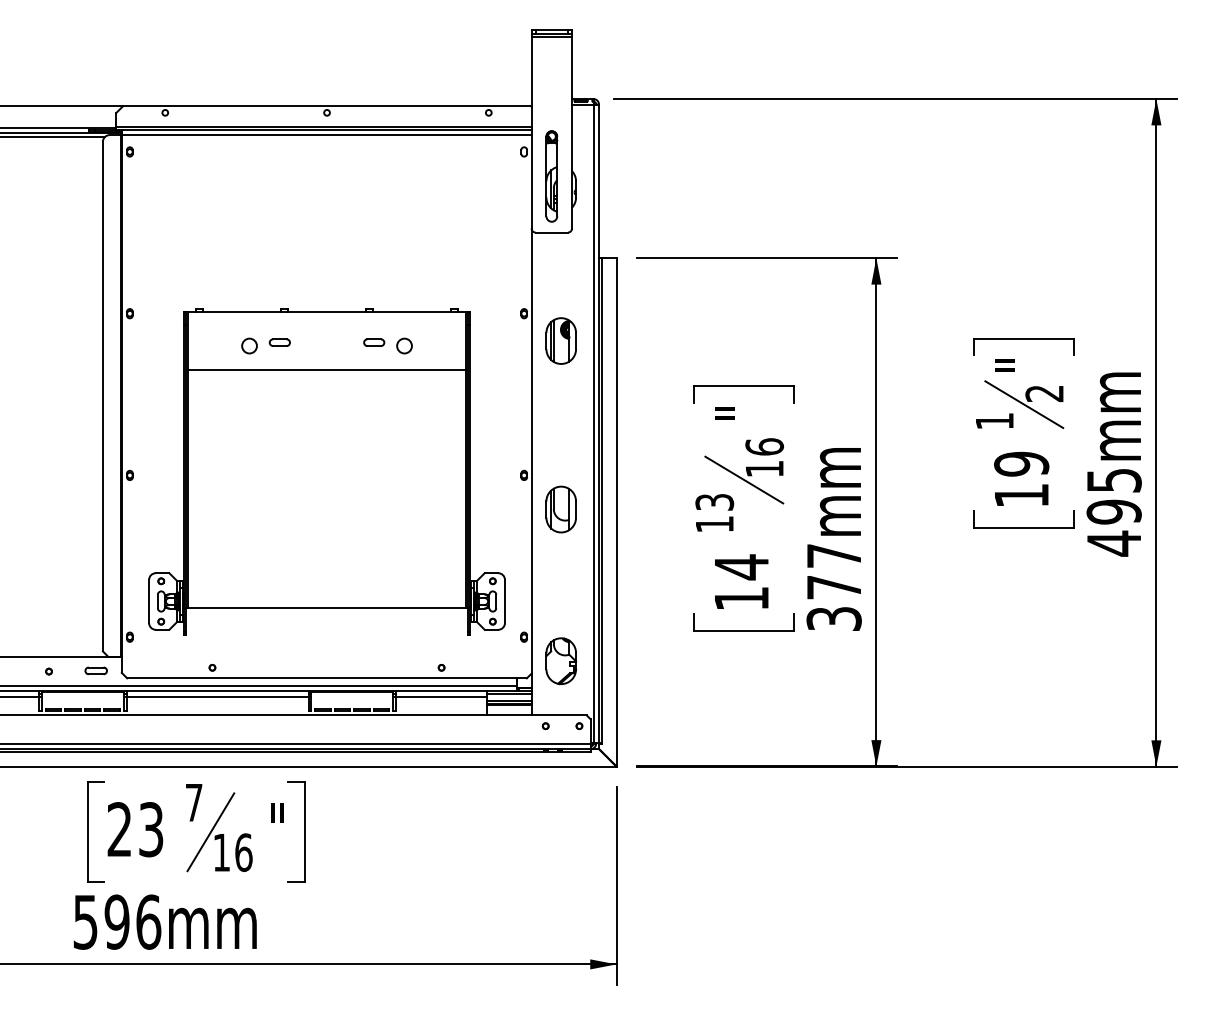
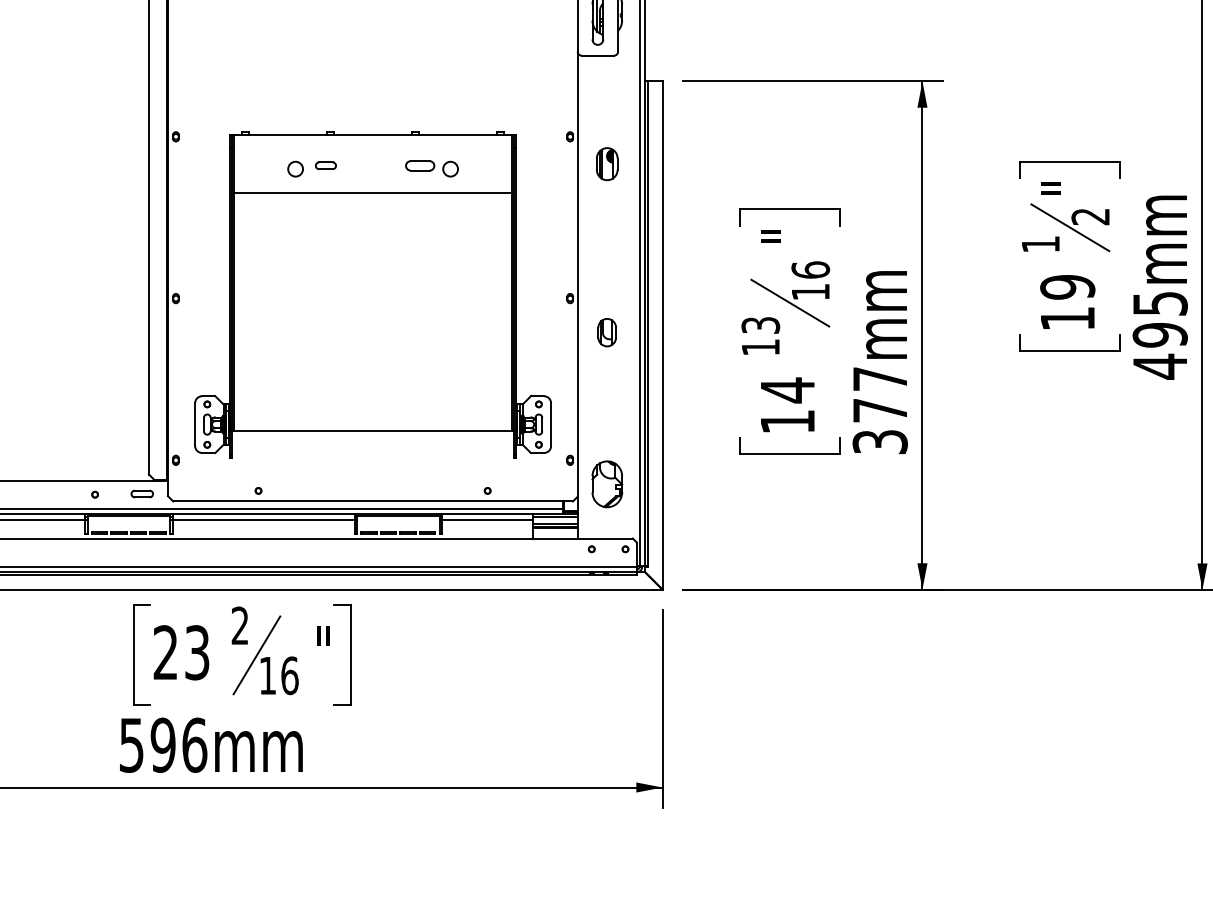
part: (560, 340) -> (606, 163), size x0.7
part: (374, 342) -> (420, 165), size x1.4
part: (560, 509) -> (606, 332), size x0.6
text: (193, 802) -> (239, 625), 7 -> 2

